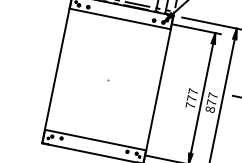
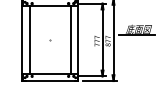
line: (72, 71) -> (30, 39), added
line: (144, 85) -> (70, 39), added

